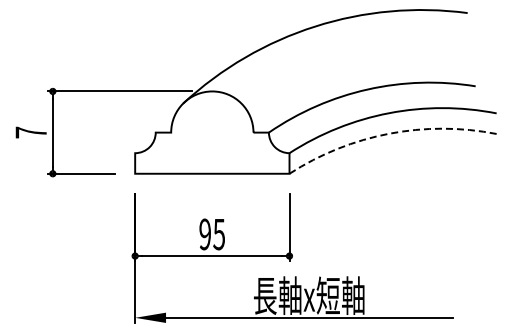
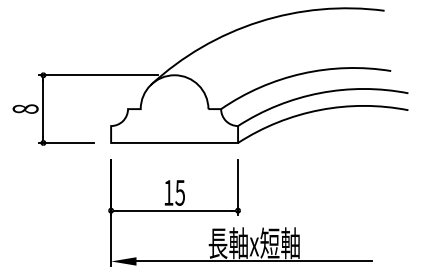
text: (31, 132) -> (25, 109), 7 -> 8
arc: (389, 133) -> (320, 109), dashed -> solid
text: (204, 234) -> (168, 192), 95 -> 15

